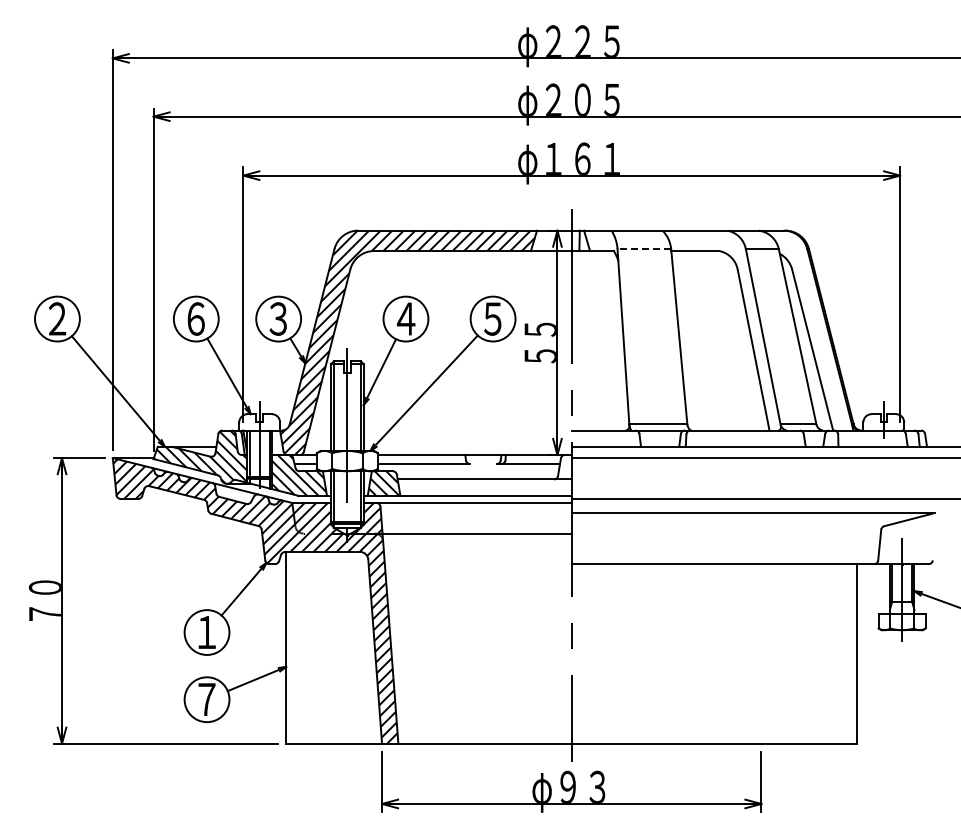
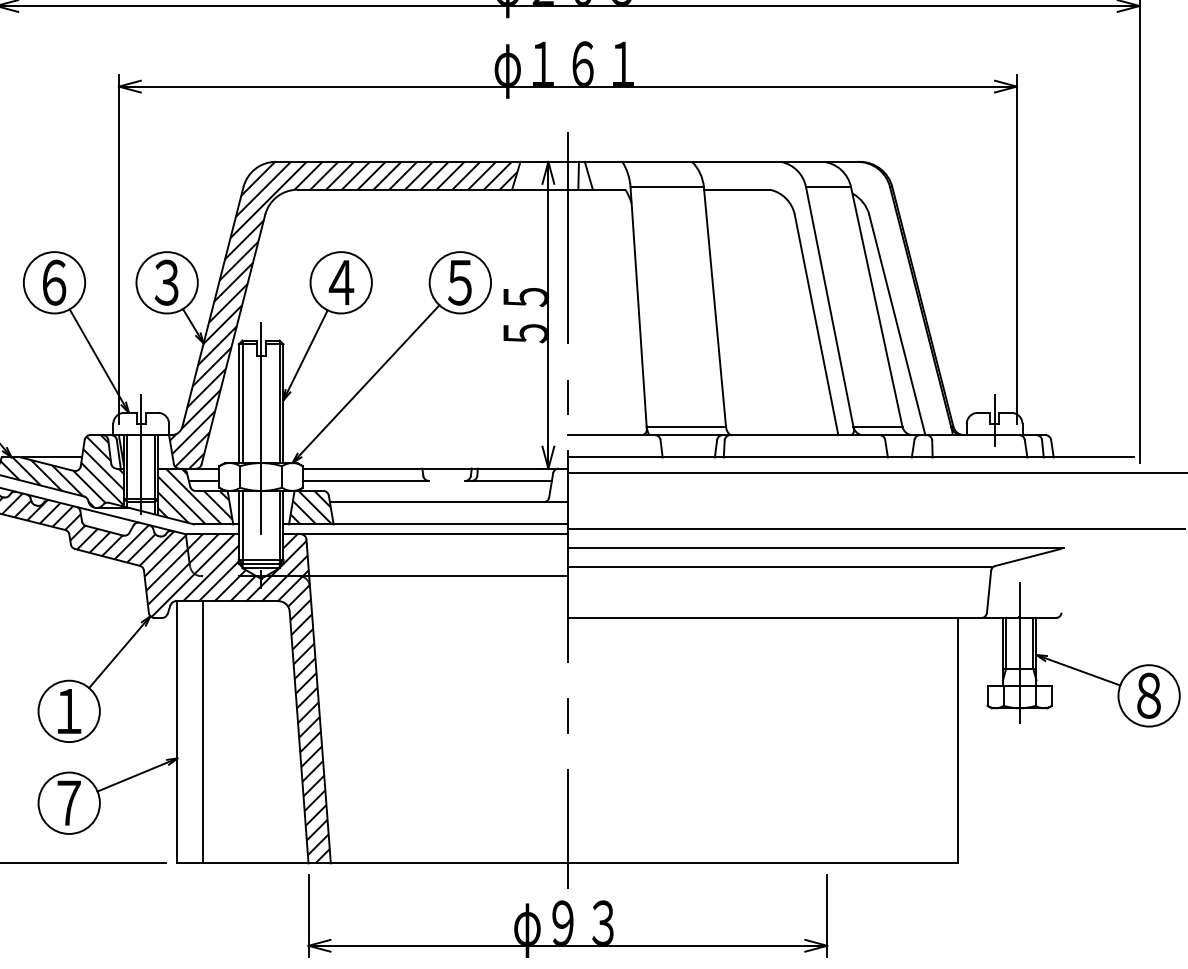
line: (644, 249) -> (667, 187), dashed -> solid
line: (726, 526) -> (779, 566), added
line: (304, 647) -> (202, 731), added

